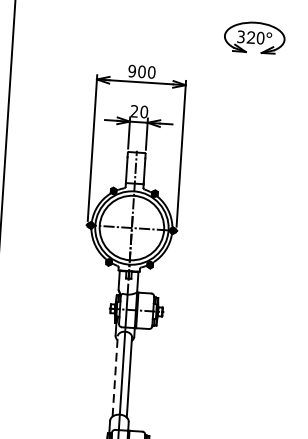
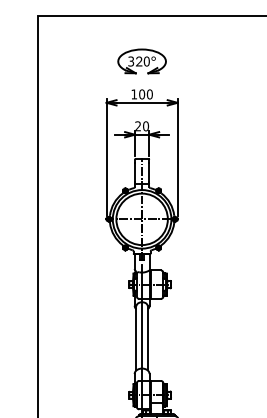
part: (253, 37) -> (141, 61), moved
text: (132, 71) -> (134, 94), 900 -> 100
line: (115, 375) -> (136, 337), dashed -> solid

